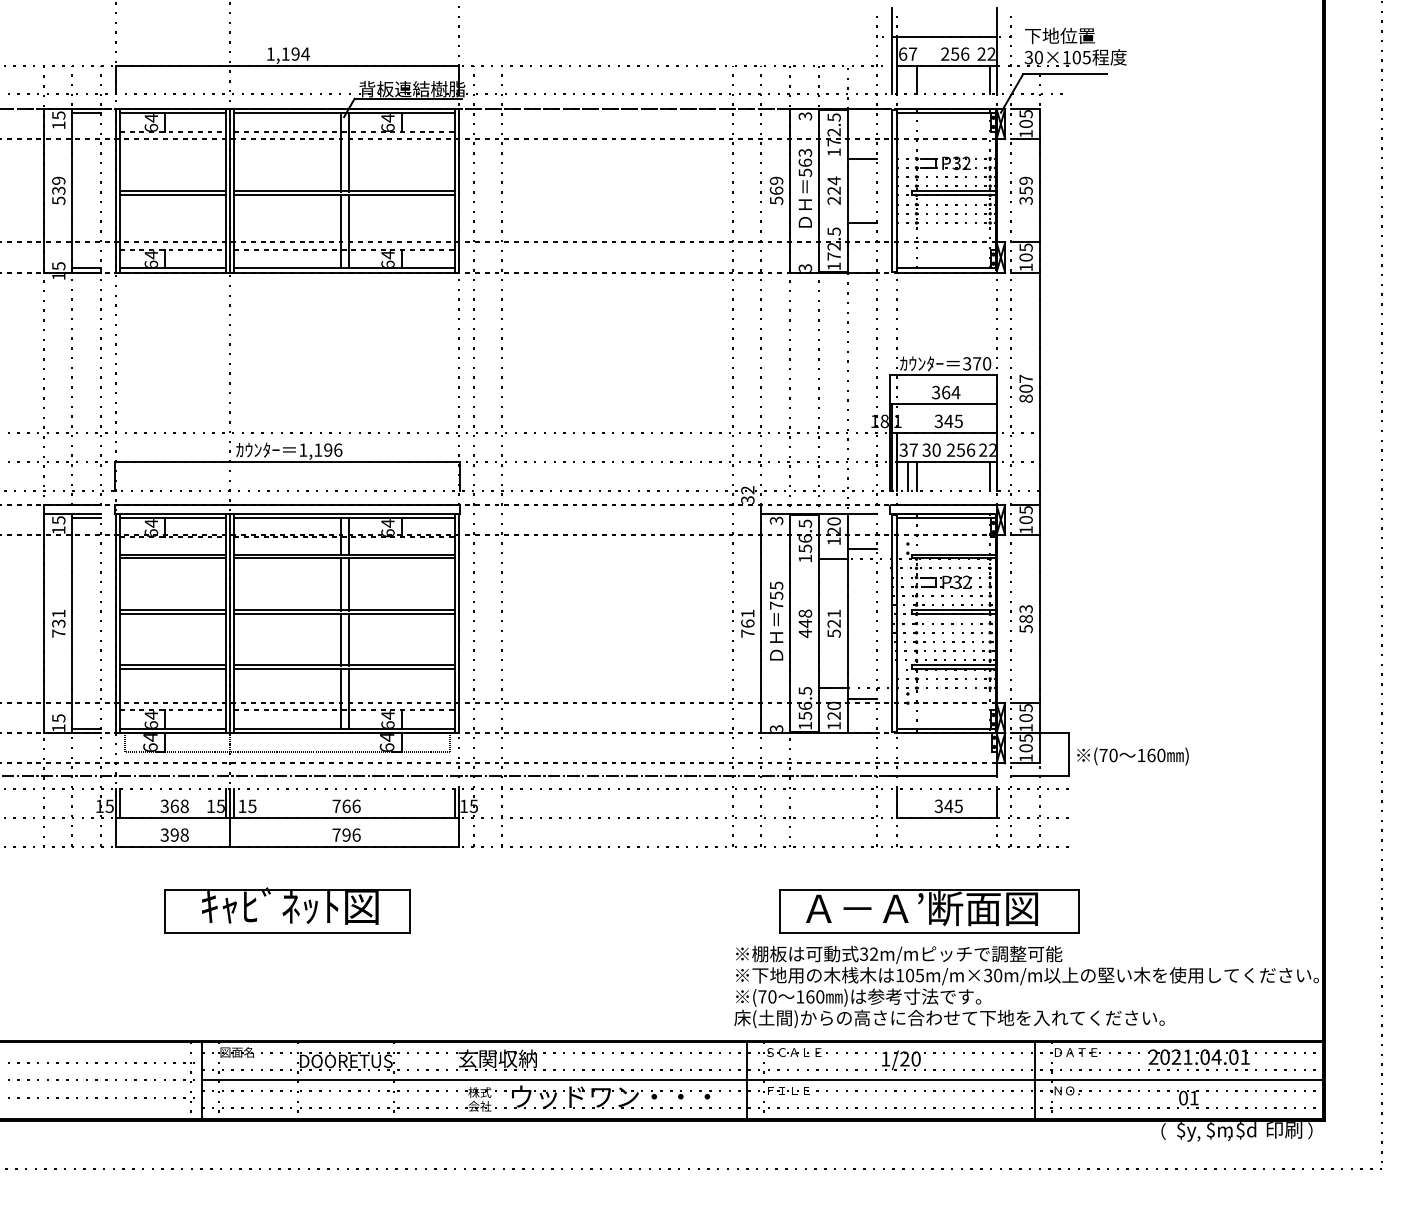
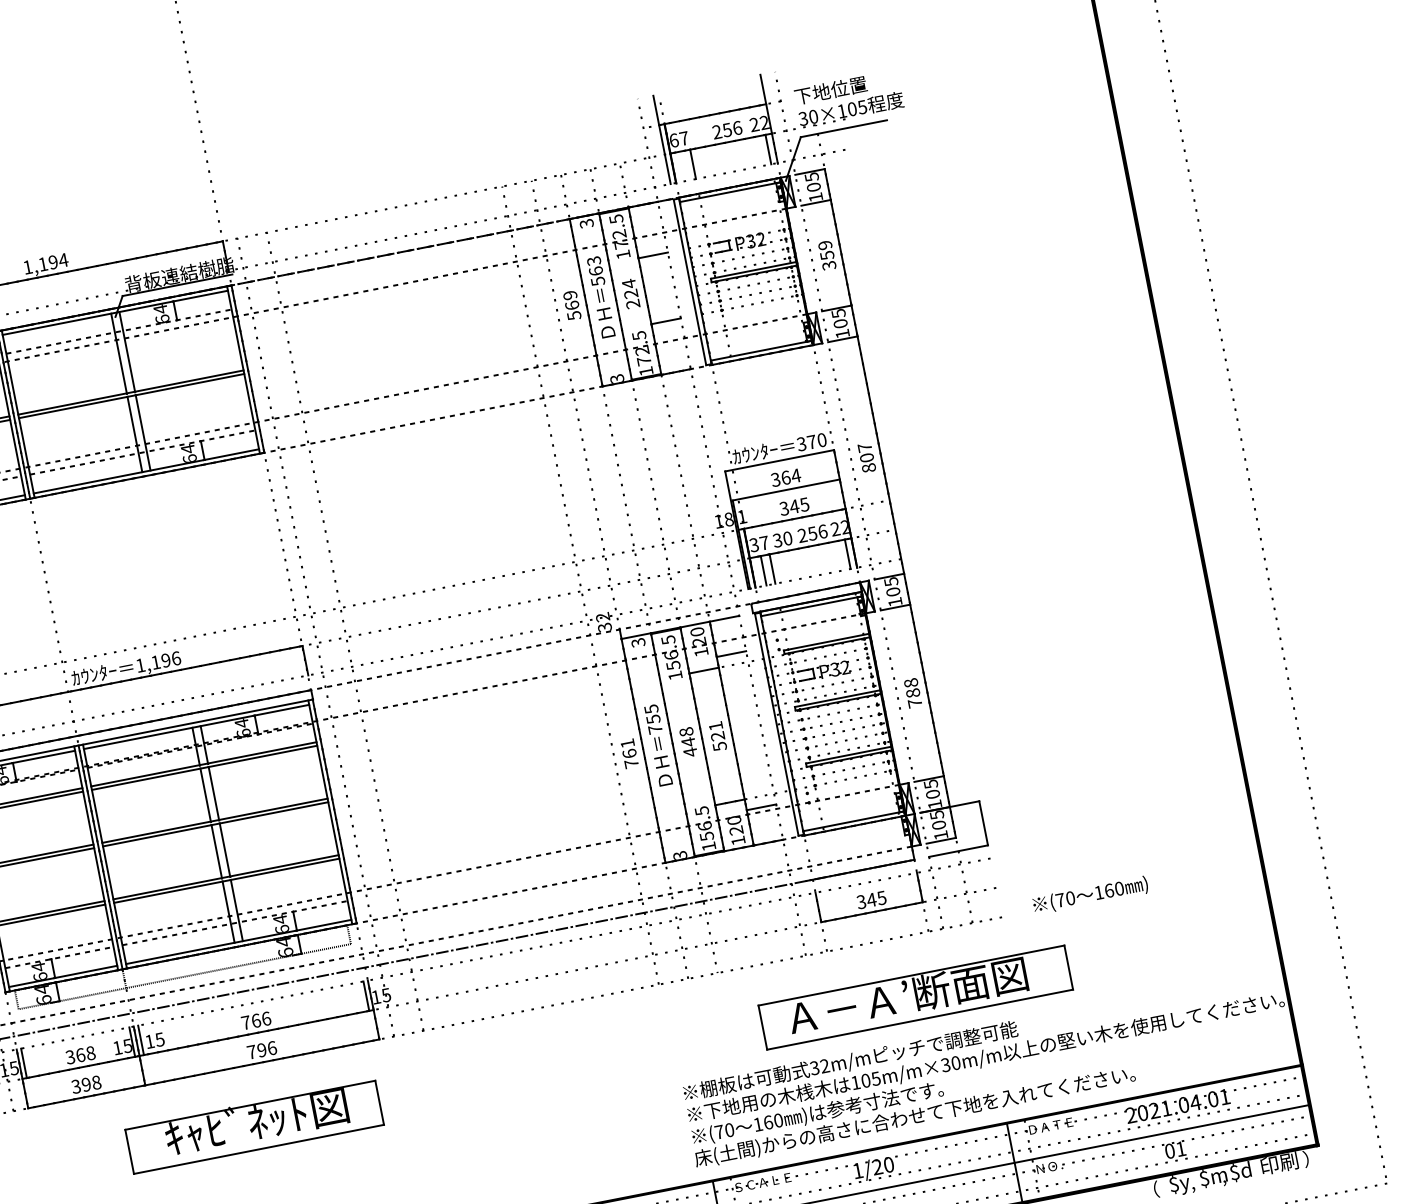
text: (1025, 619) -> (912, 693), 583 -> 788
text: (1132, 756) -> (1090, 895), moved
part: (287, 910) -> (254, 1126), moved
part: (929, 911) -> (915, 997), moved

